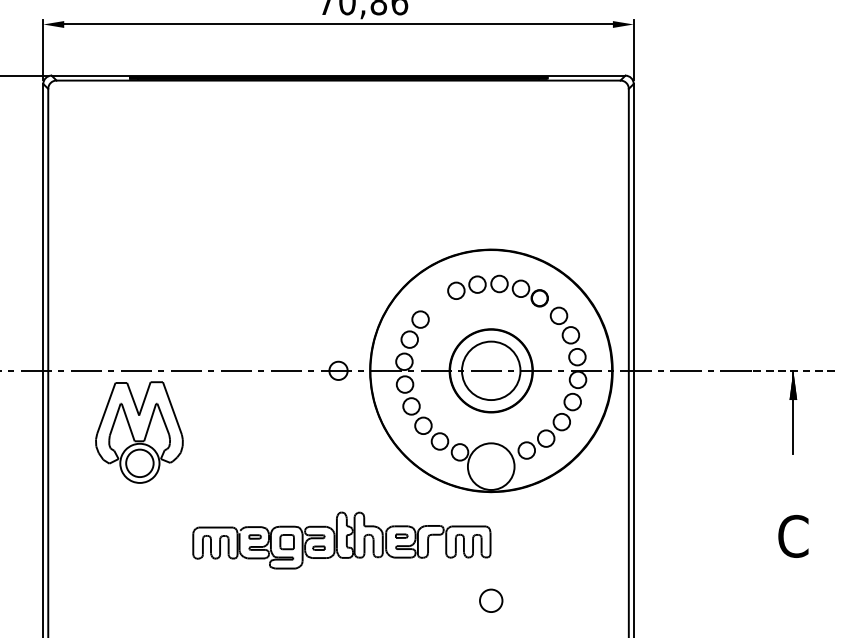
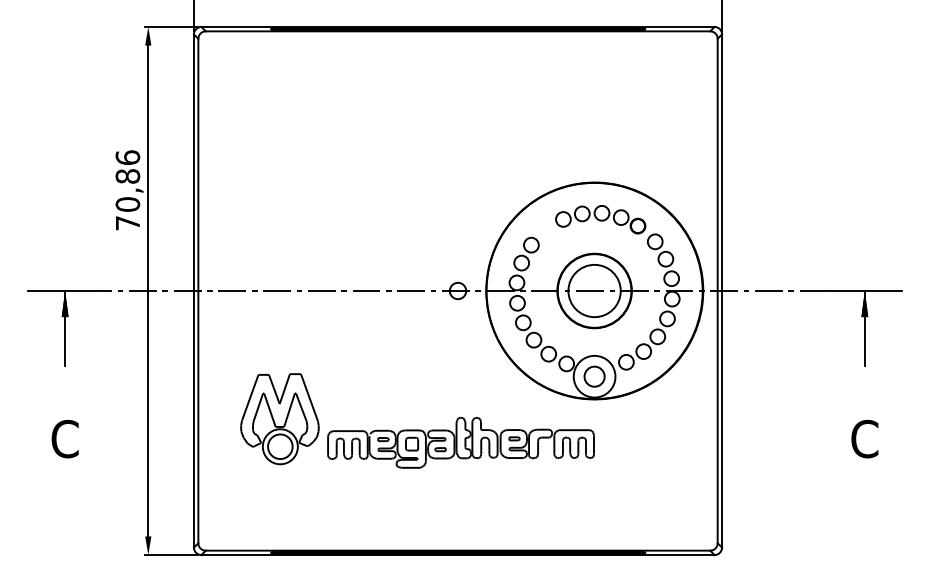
line: (792, 371) -> (864, 291), dashed -> solid
part: (138, 432) -> (279, 419), moved
circle: (491, 600) -> (594, 376), moved

